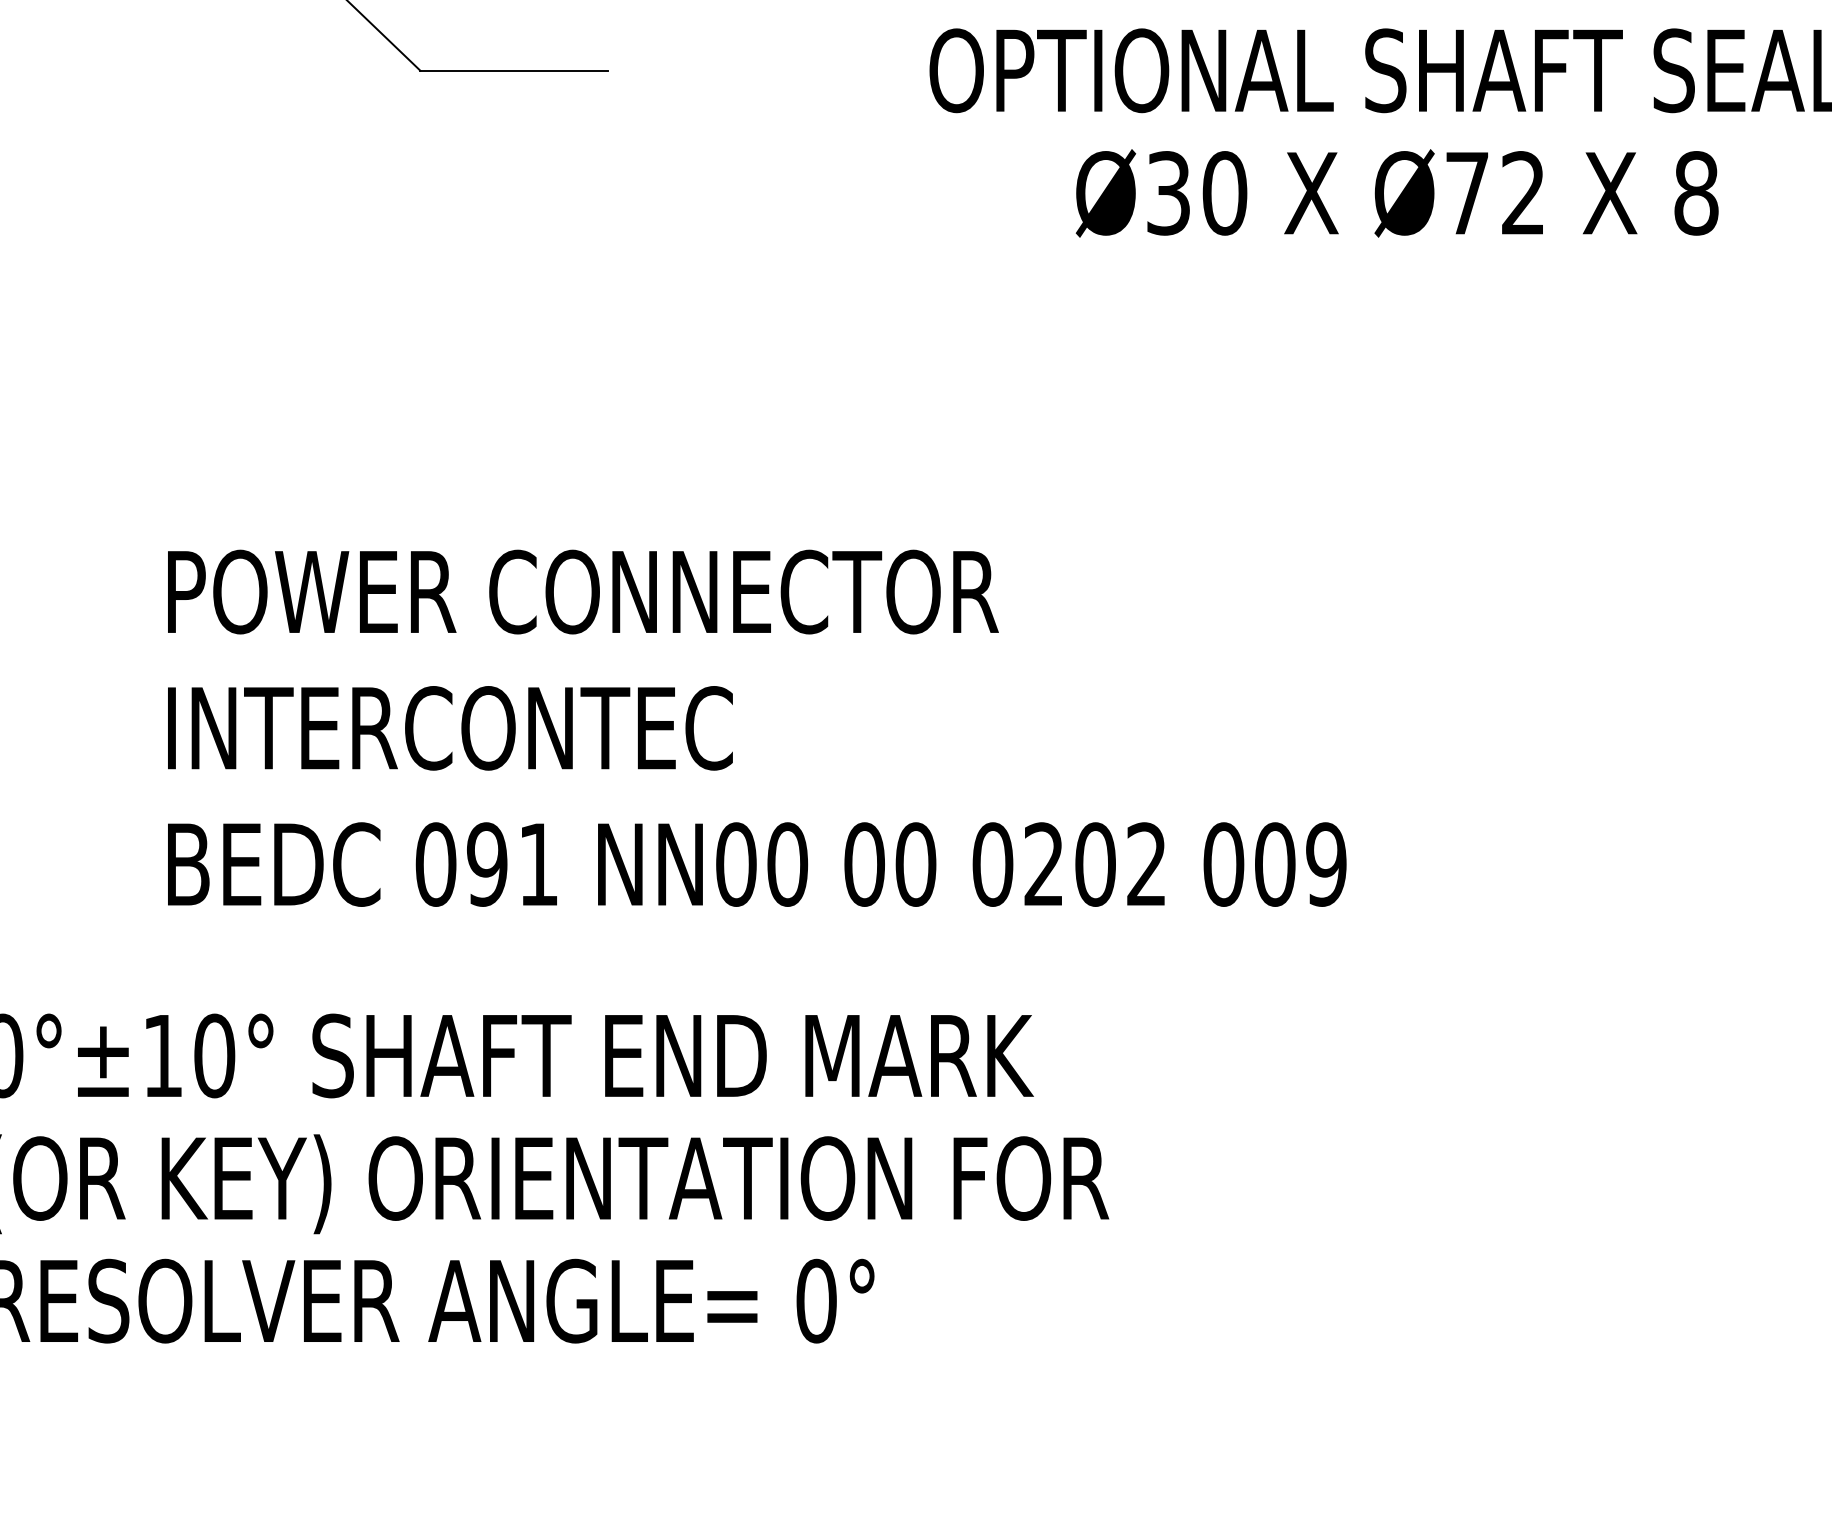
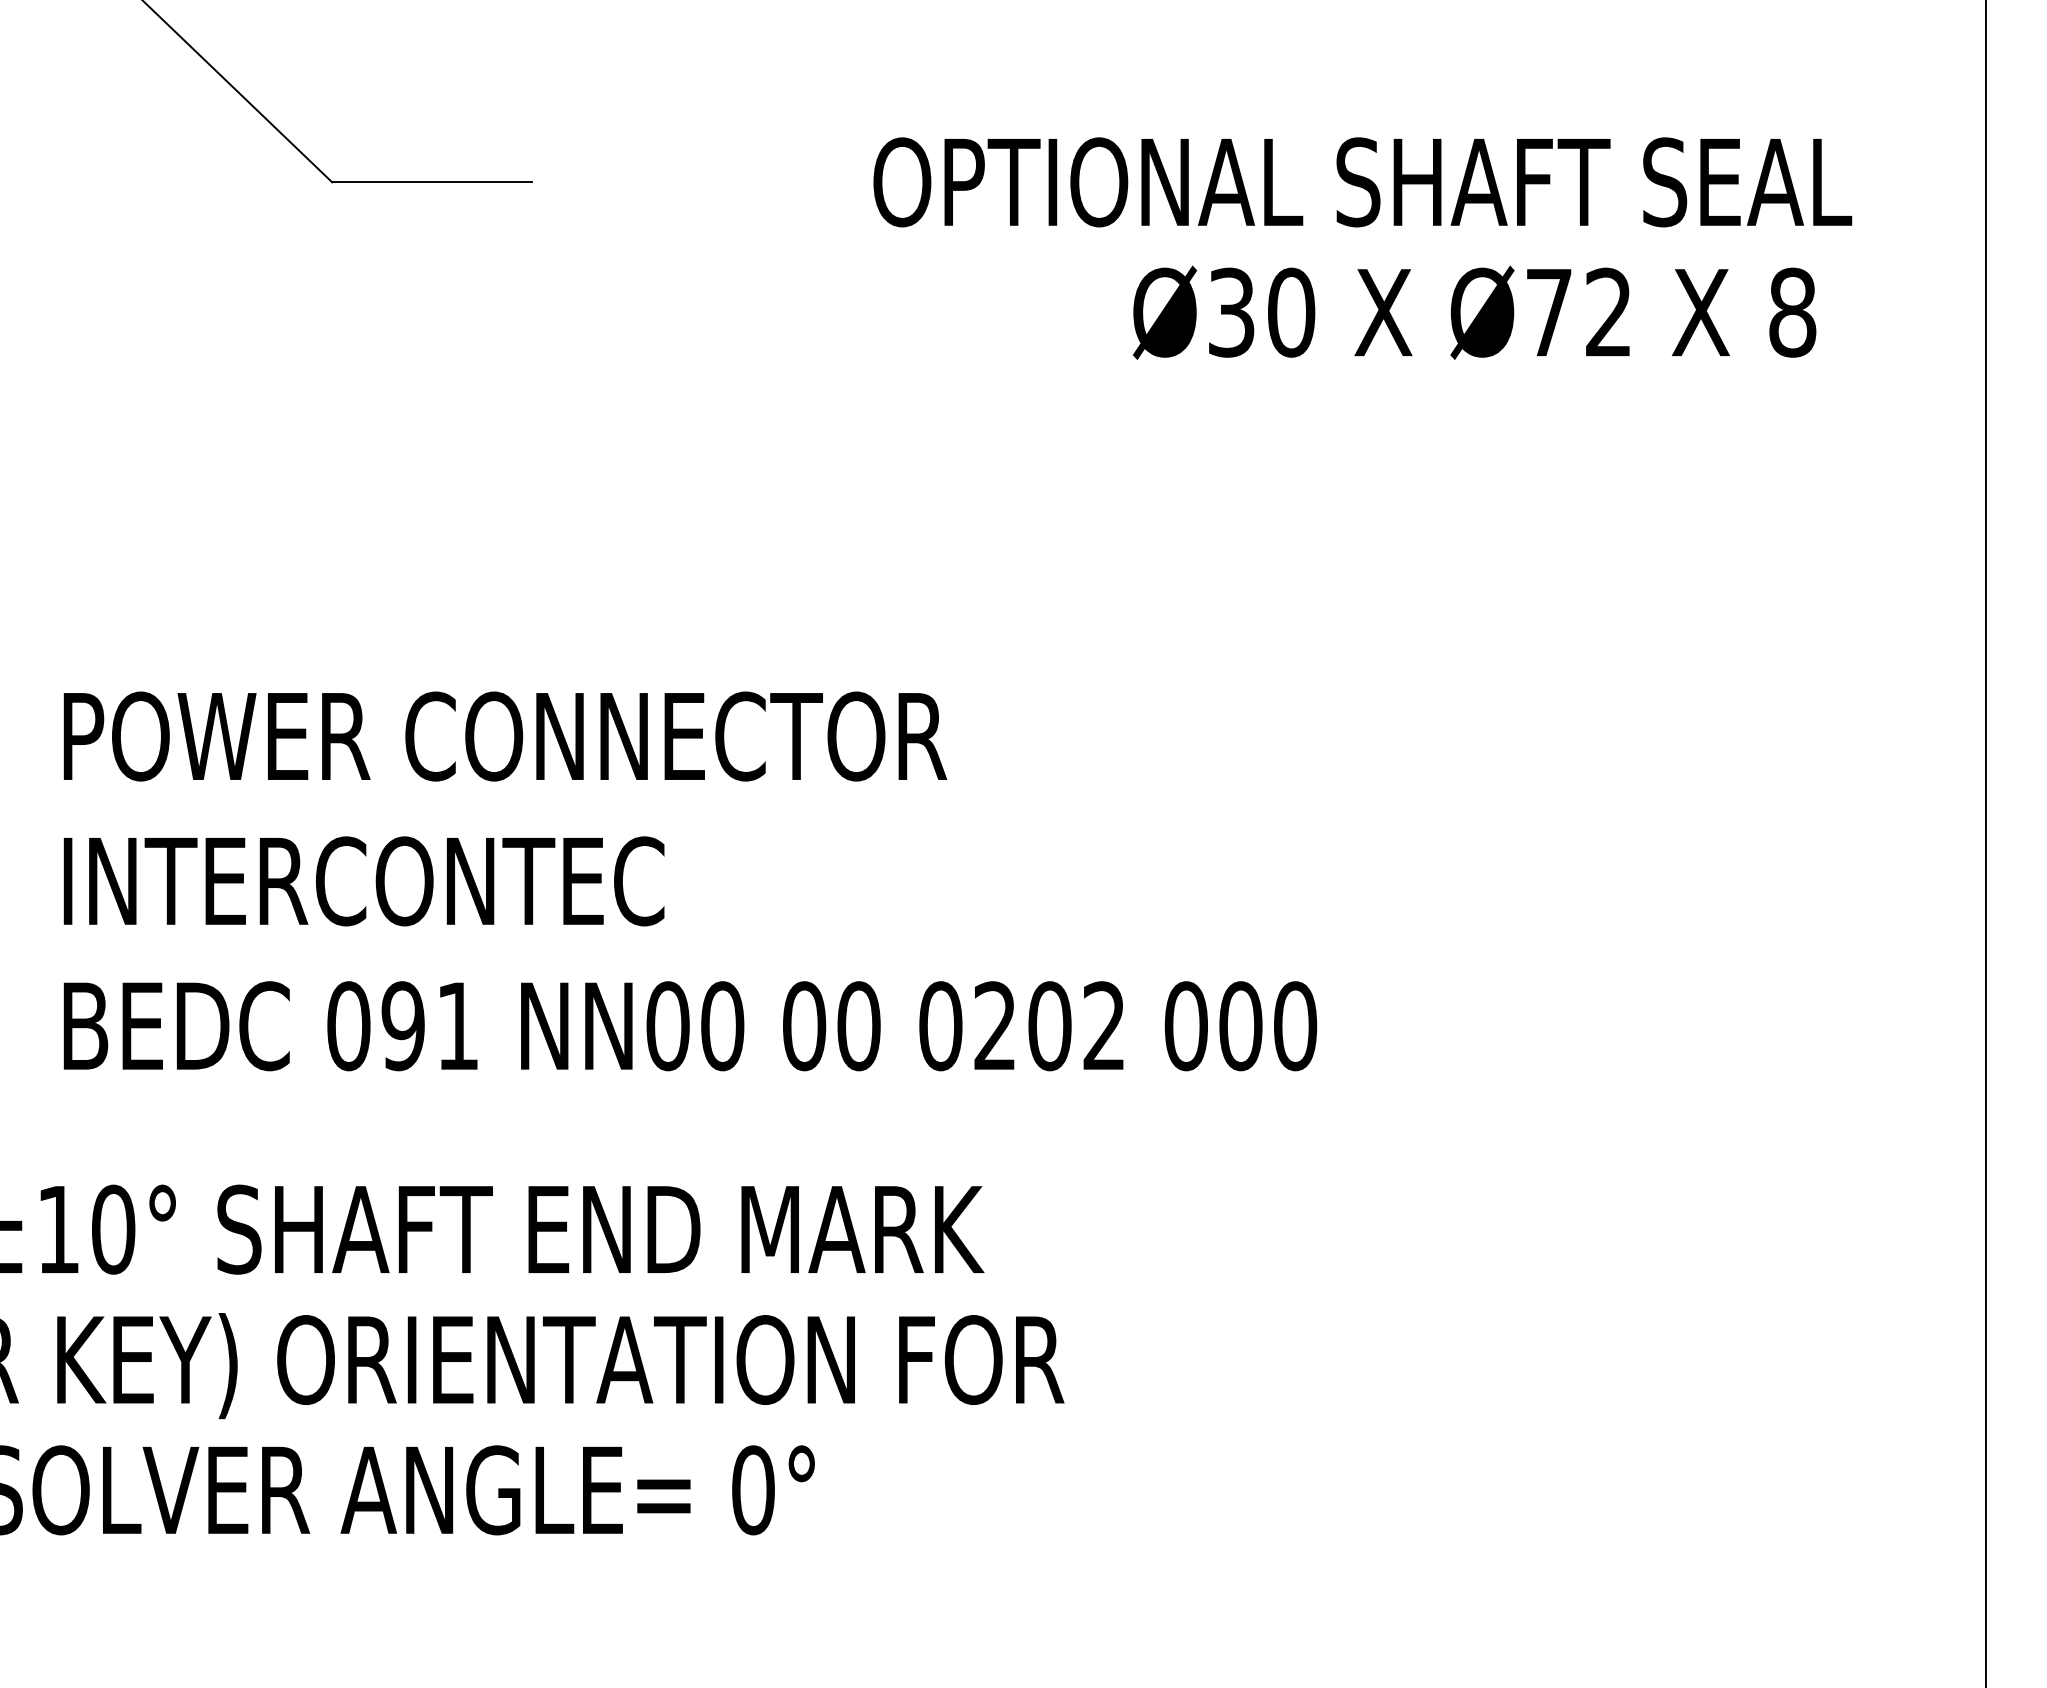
text: (1397, 193) -> (1474, 312), moved
text: (1326, 864) -> (1295, 1026), 009 -> 000

